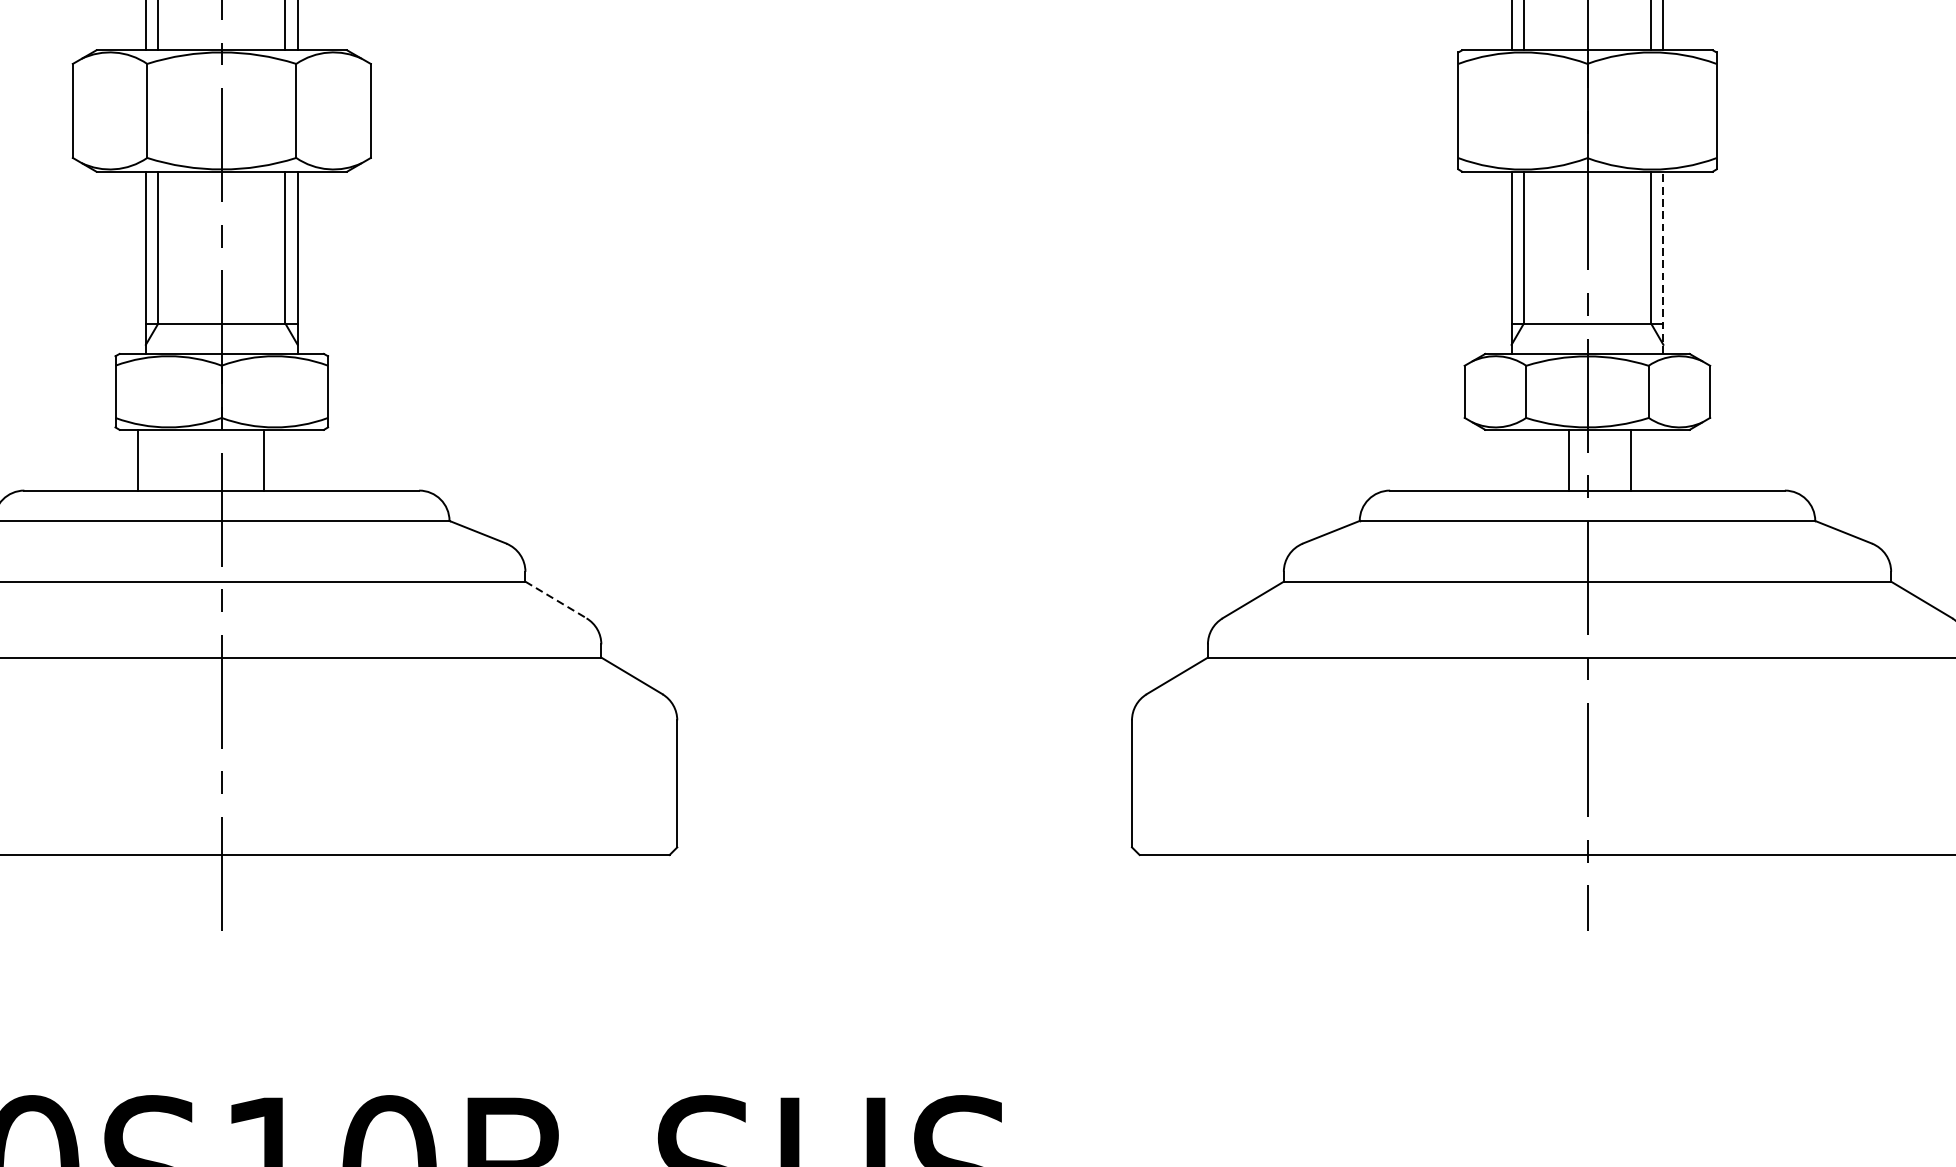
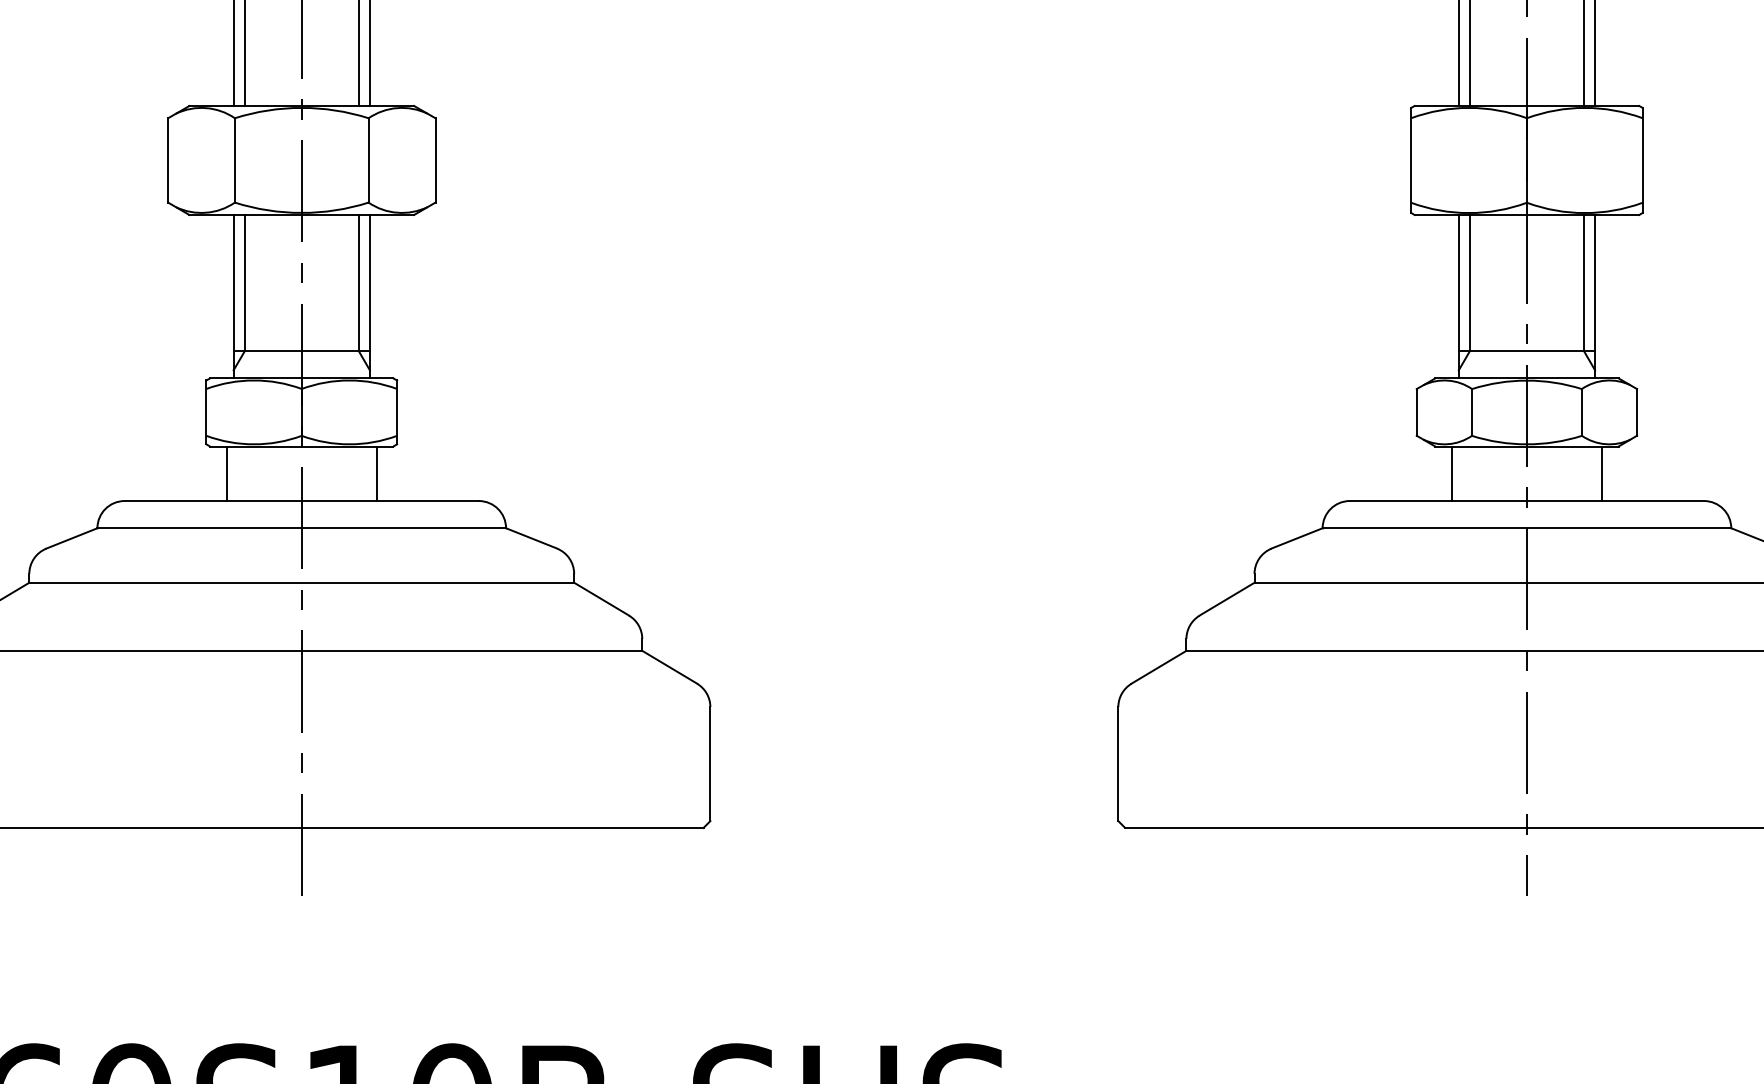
line: (1663, 262) -> (1595, 296), dashed -> solid
line: (263, 459) -> (376, 473), moved
line: (1569, 459) -> (1452, 473), moved
line: (1630, 459) -> (1601, 473), moved
line: (555, 600) -> (601, 599), dashed -> solid

